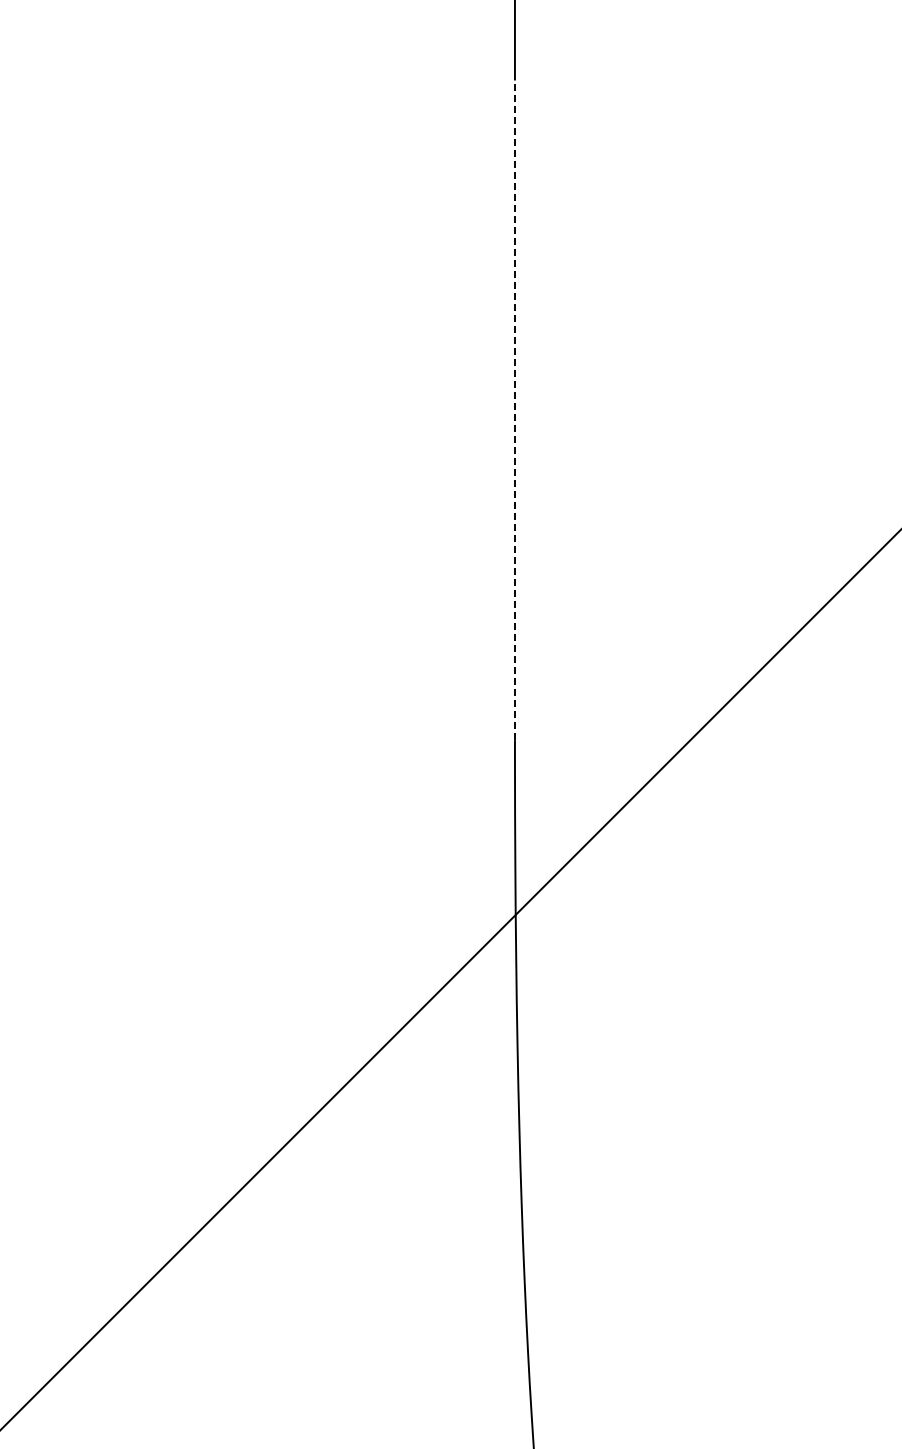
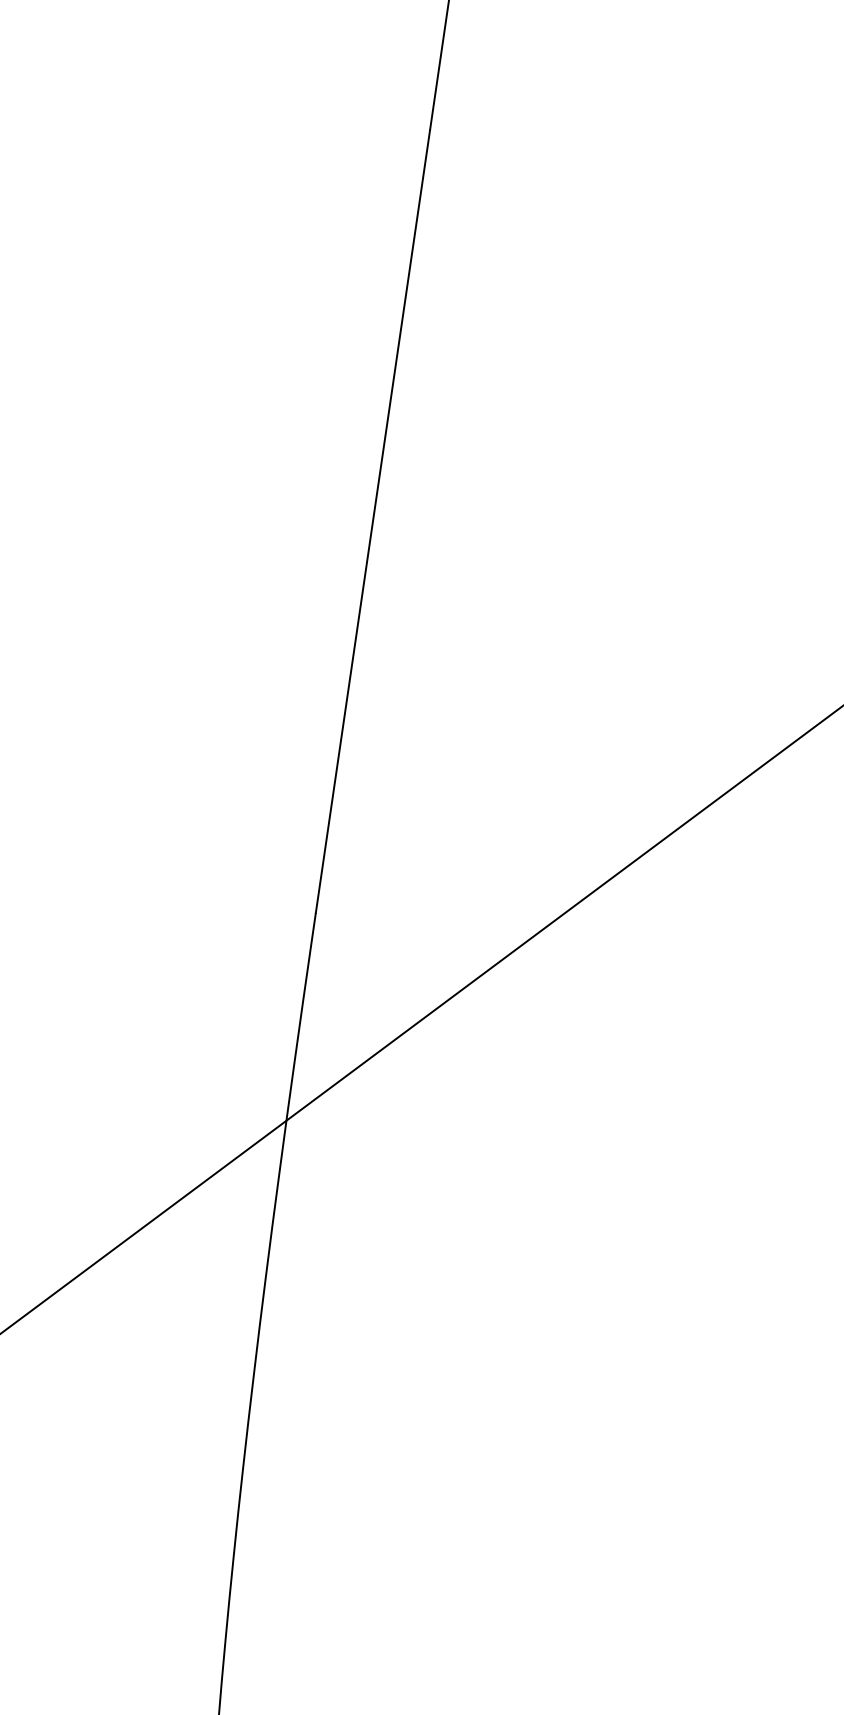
line: (514, 410) -> (372, 521), dashed -> solid

